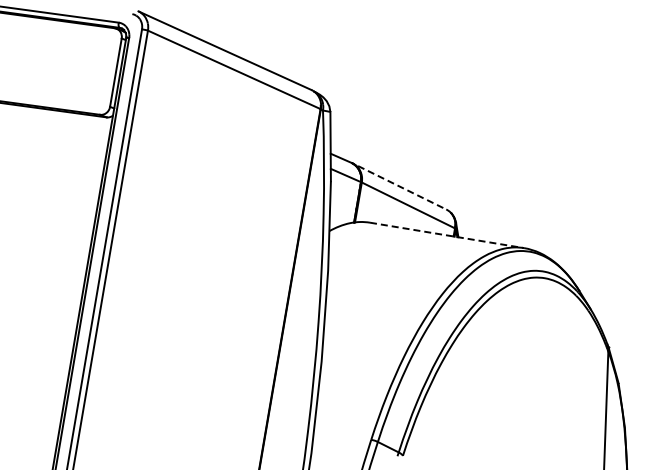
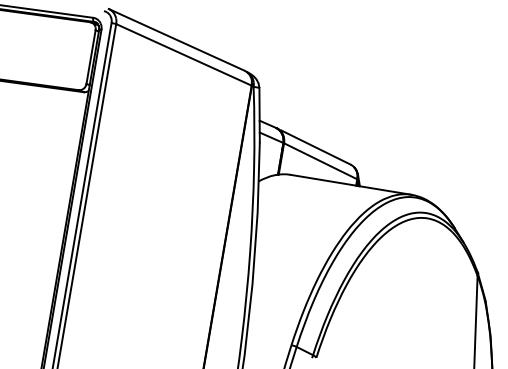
line: (402, 187) -> (316, 147), dashed -> solid
line: (447, 235) -> (351, 184), dashed -> solid

